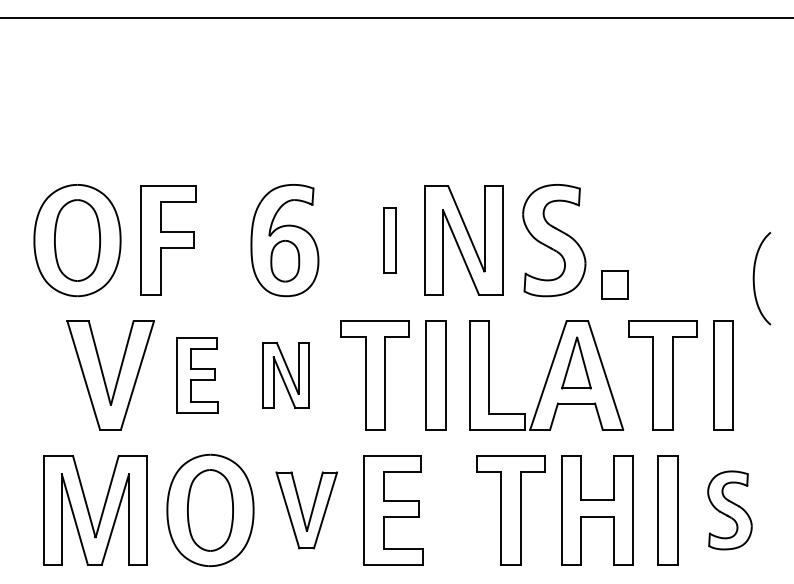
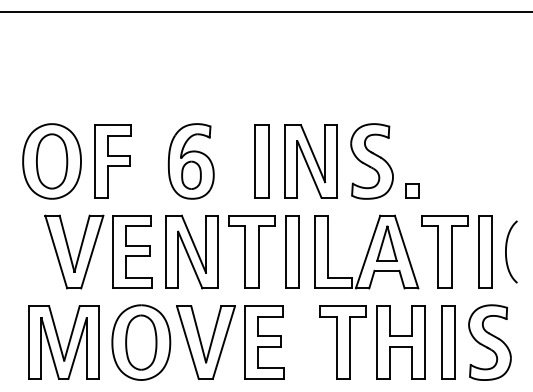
part: (389, 240) -> (261, 161), size x1.67
curve: (754, 277) -> (506, 251), moved
part: (614, 283) -> (412, 190), size x0.71
part: (197, 374) -> (132, 251), size x1.43
part: (285, 374) -> (191, 251), size x1.67
part: (306, 510) -> (205, 342), size x1.43
part: (729, 510) -> (489, 342), size x1.43

